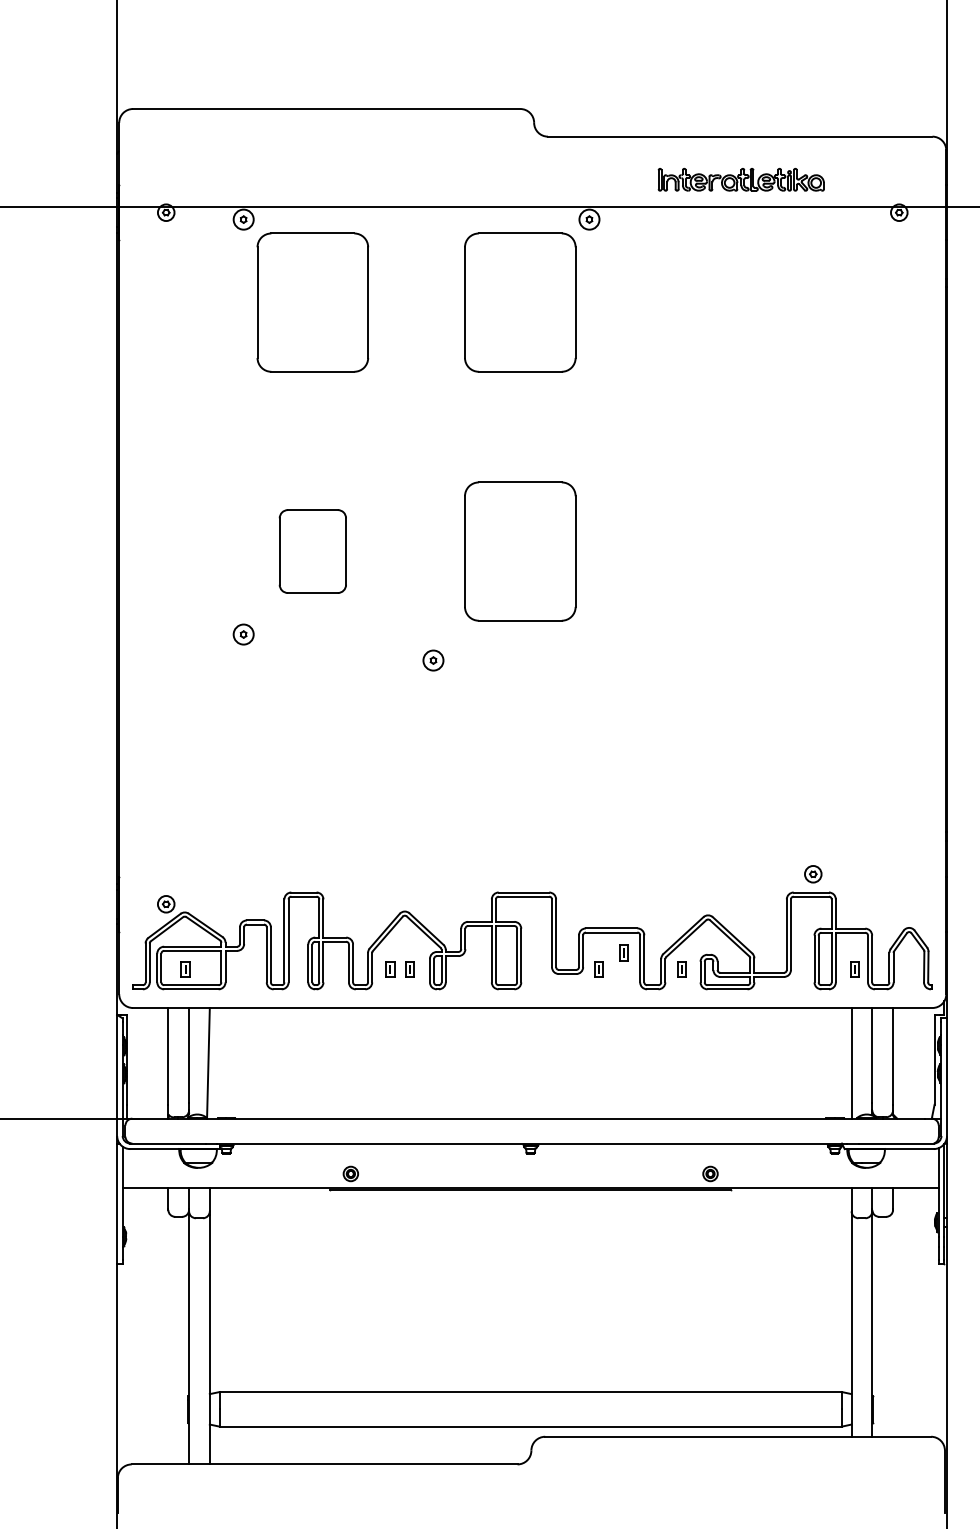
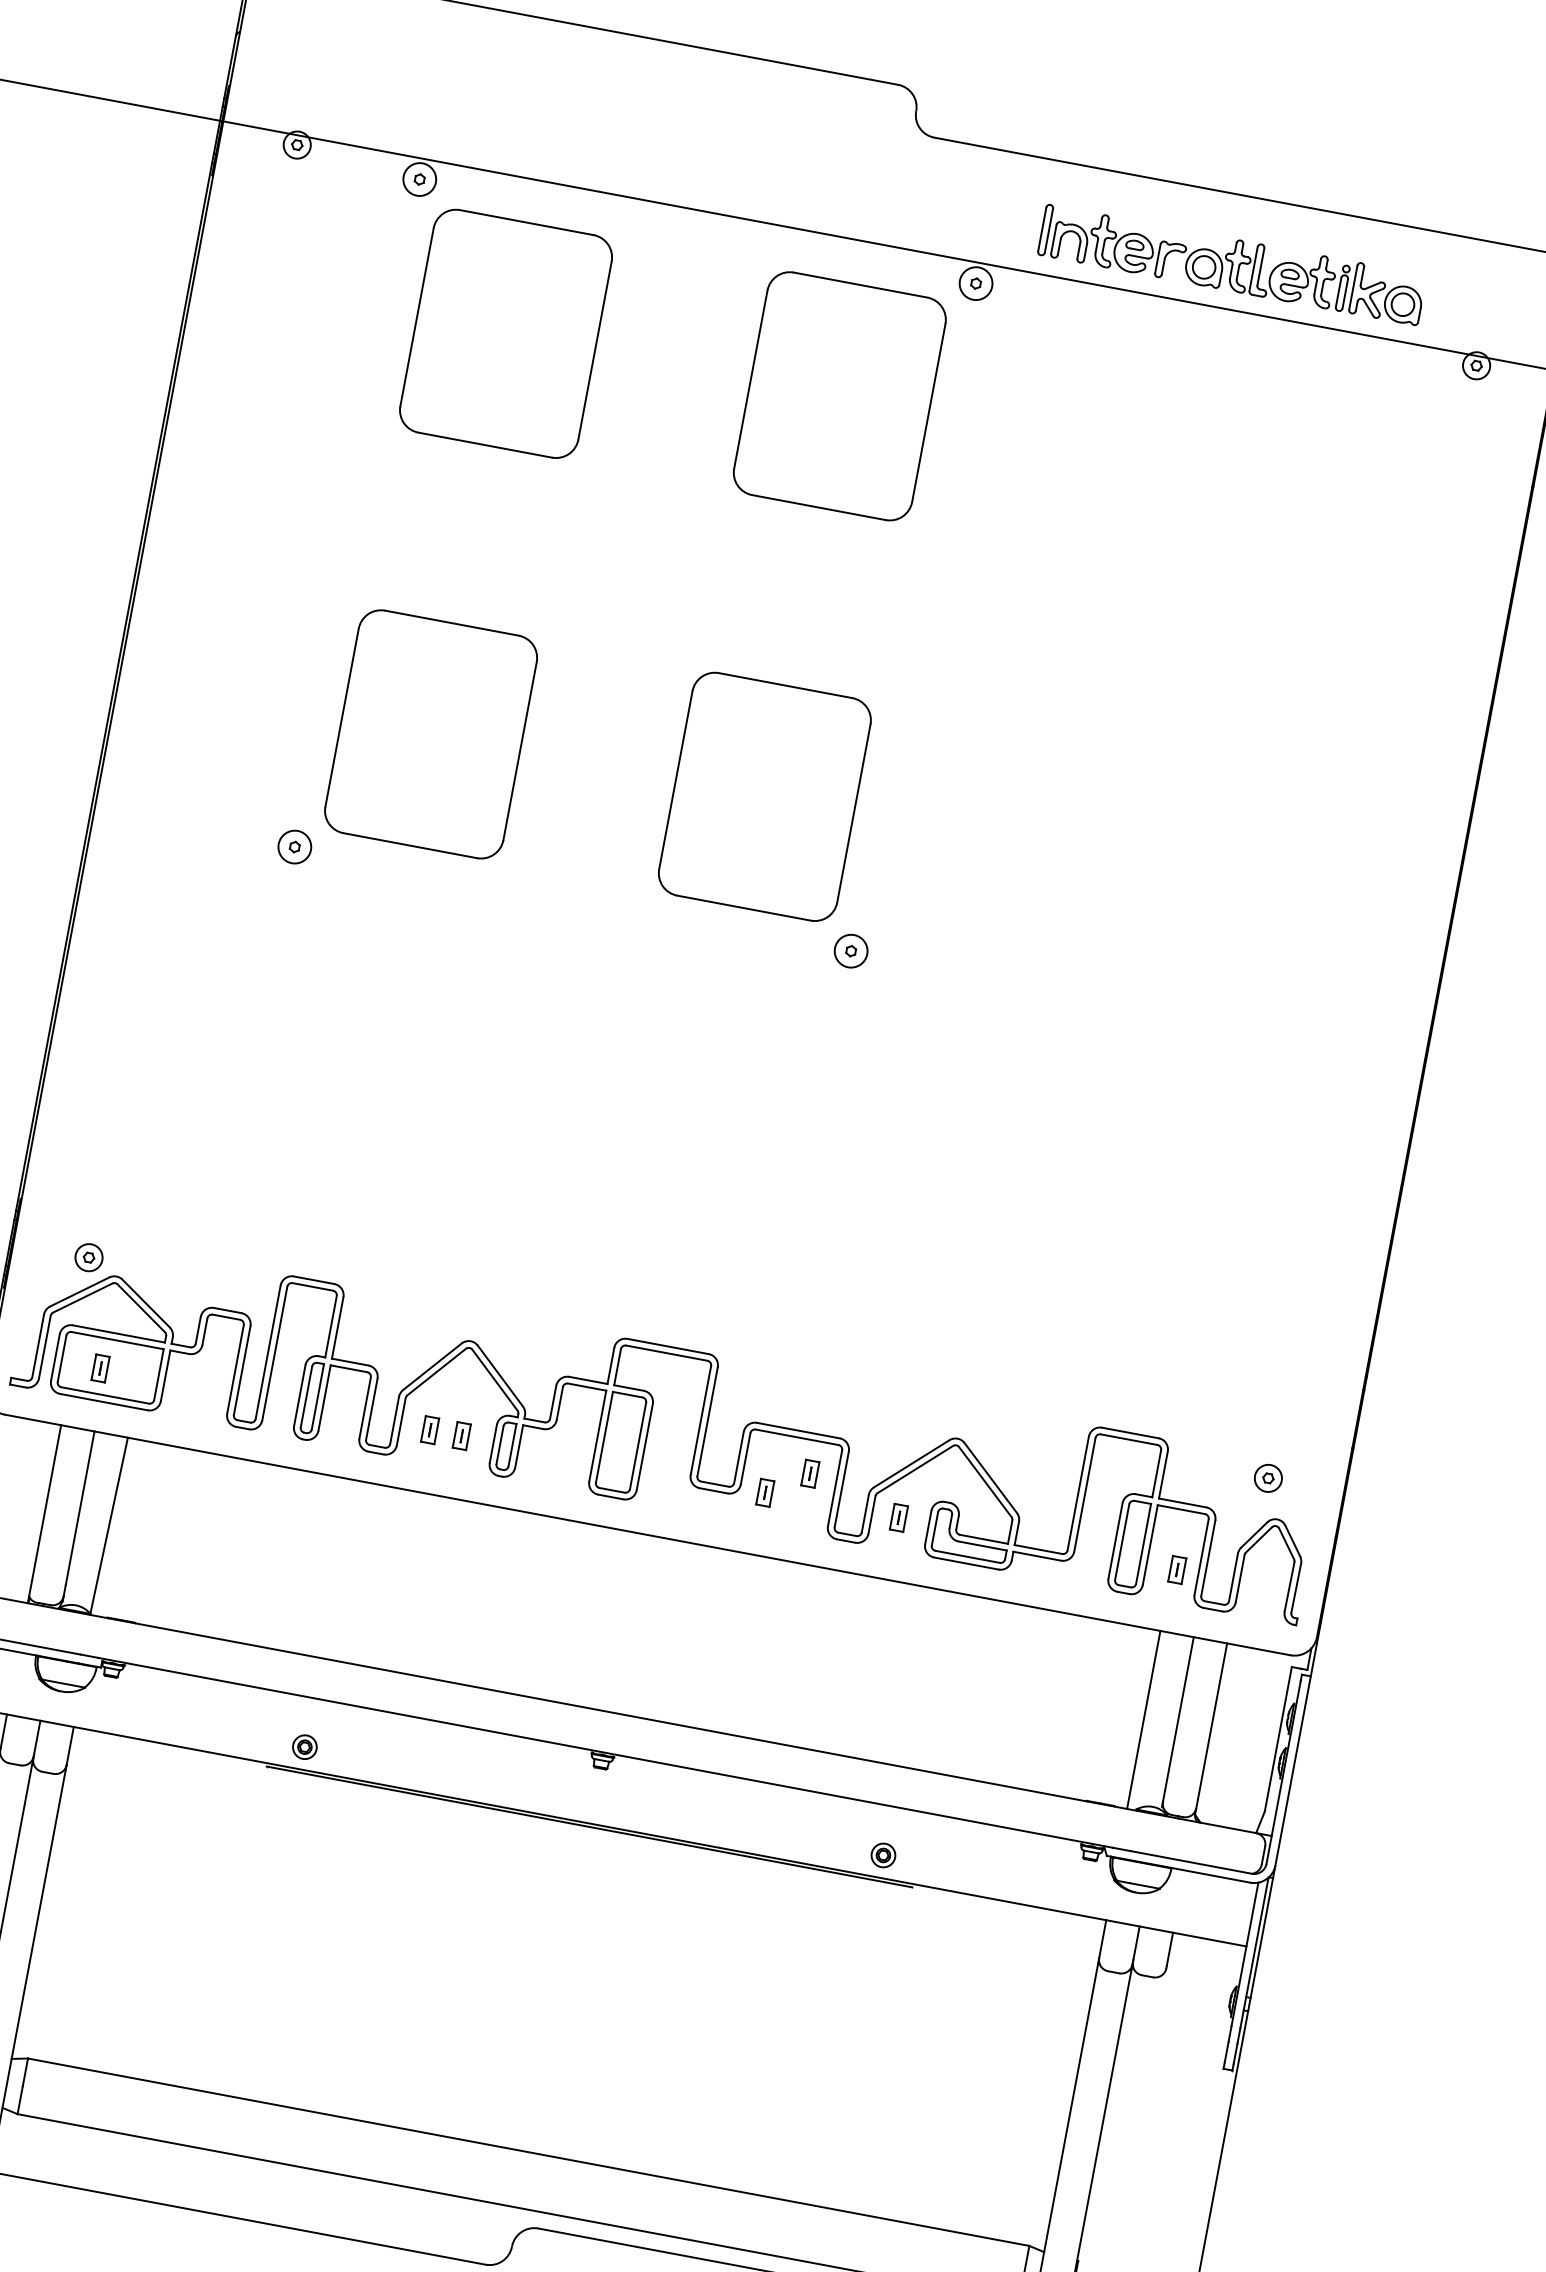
part: (741, 179) -> (1232, 264), size x1.43
part: (312, 551) -> (430, 734), size x1.67
part: (433, 660) -> (851, 951), moved
part: (813, 874) -> (1268, 1478), moved

